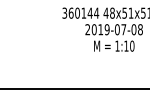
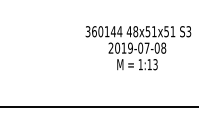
text: (132, 46) -> (155, 64), 1:10 -> 1:13

